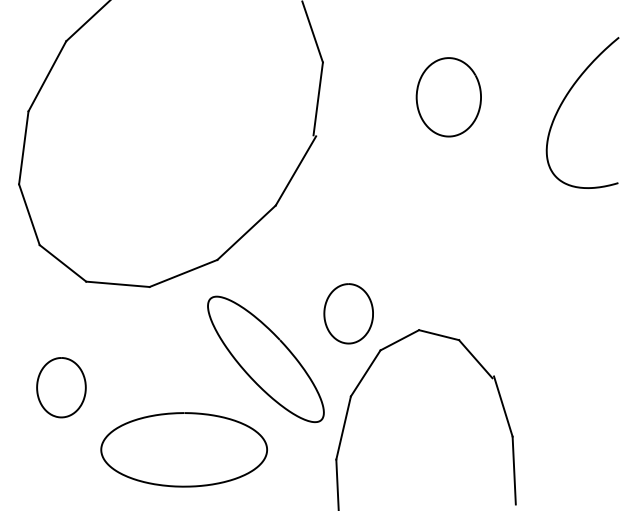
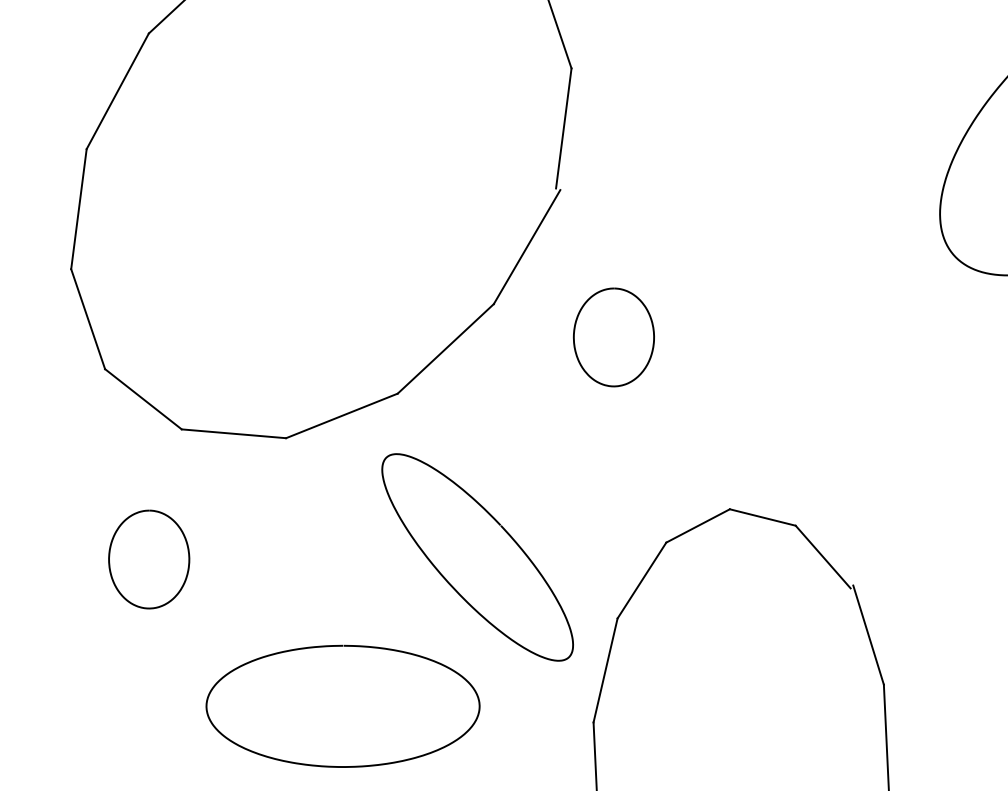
curve: (418, 90) -> (728, 114), removed
curve: (325, 313) -> (575, 336), moved
curve: (84, 386) -> (187, 557), moved

